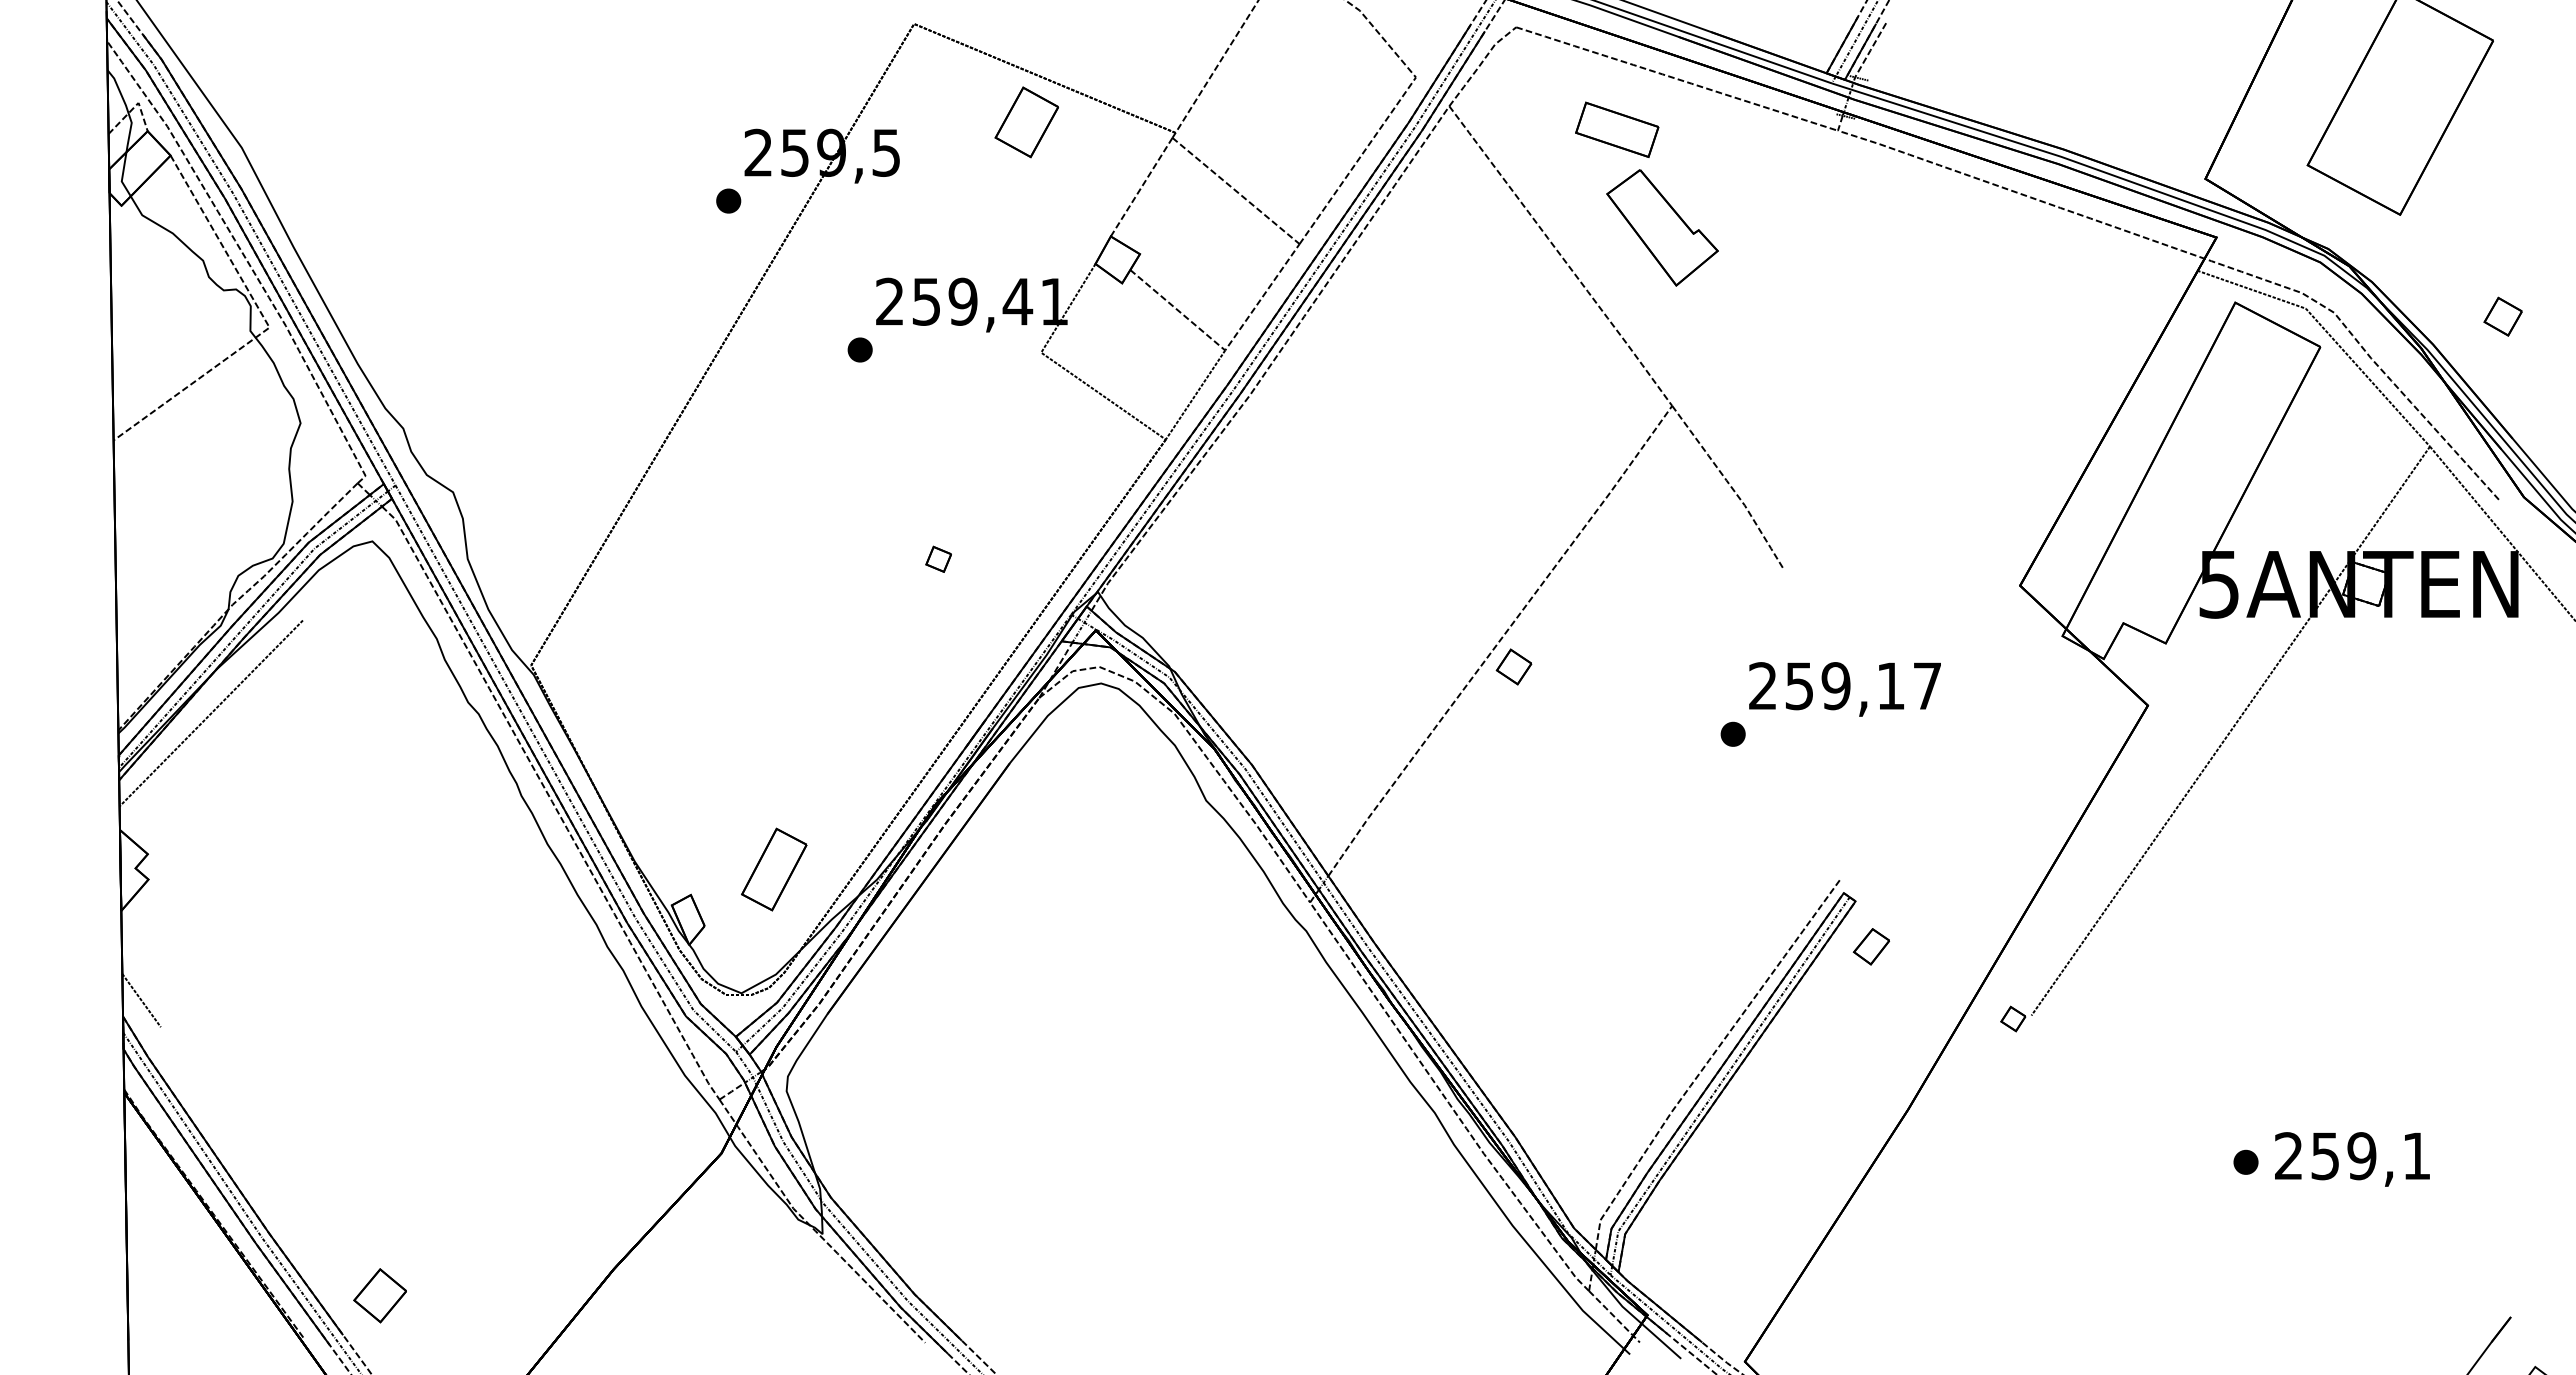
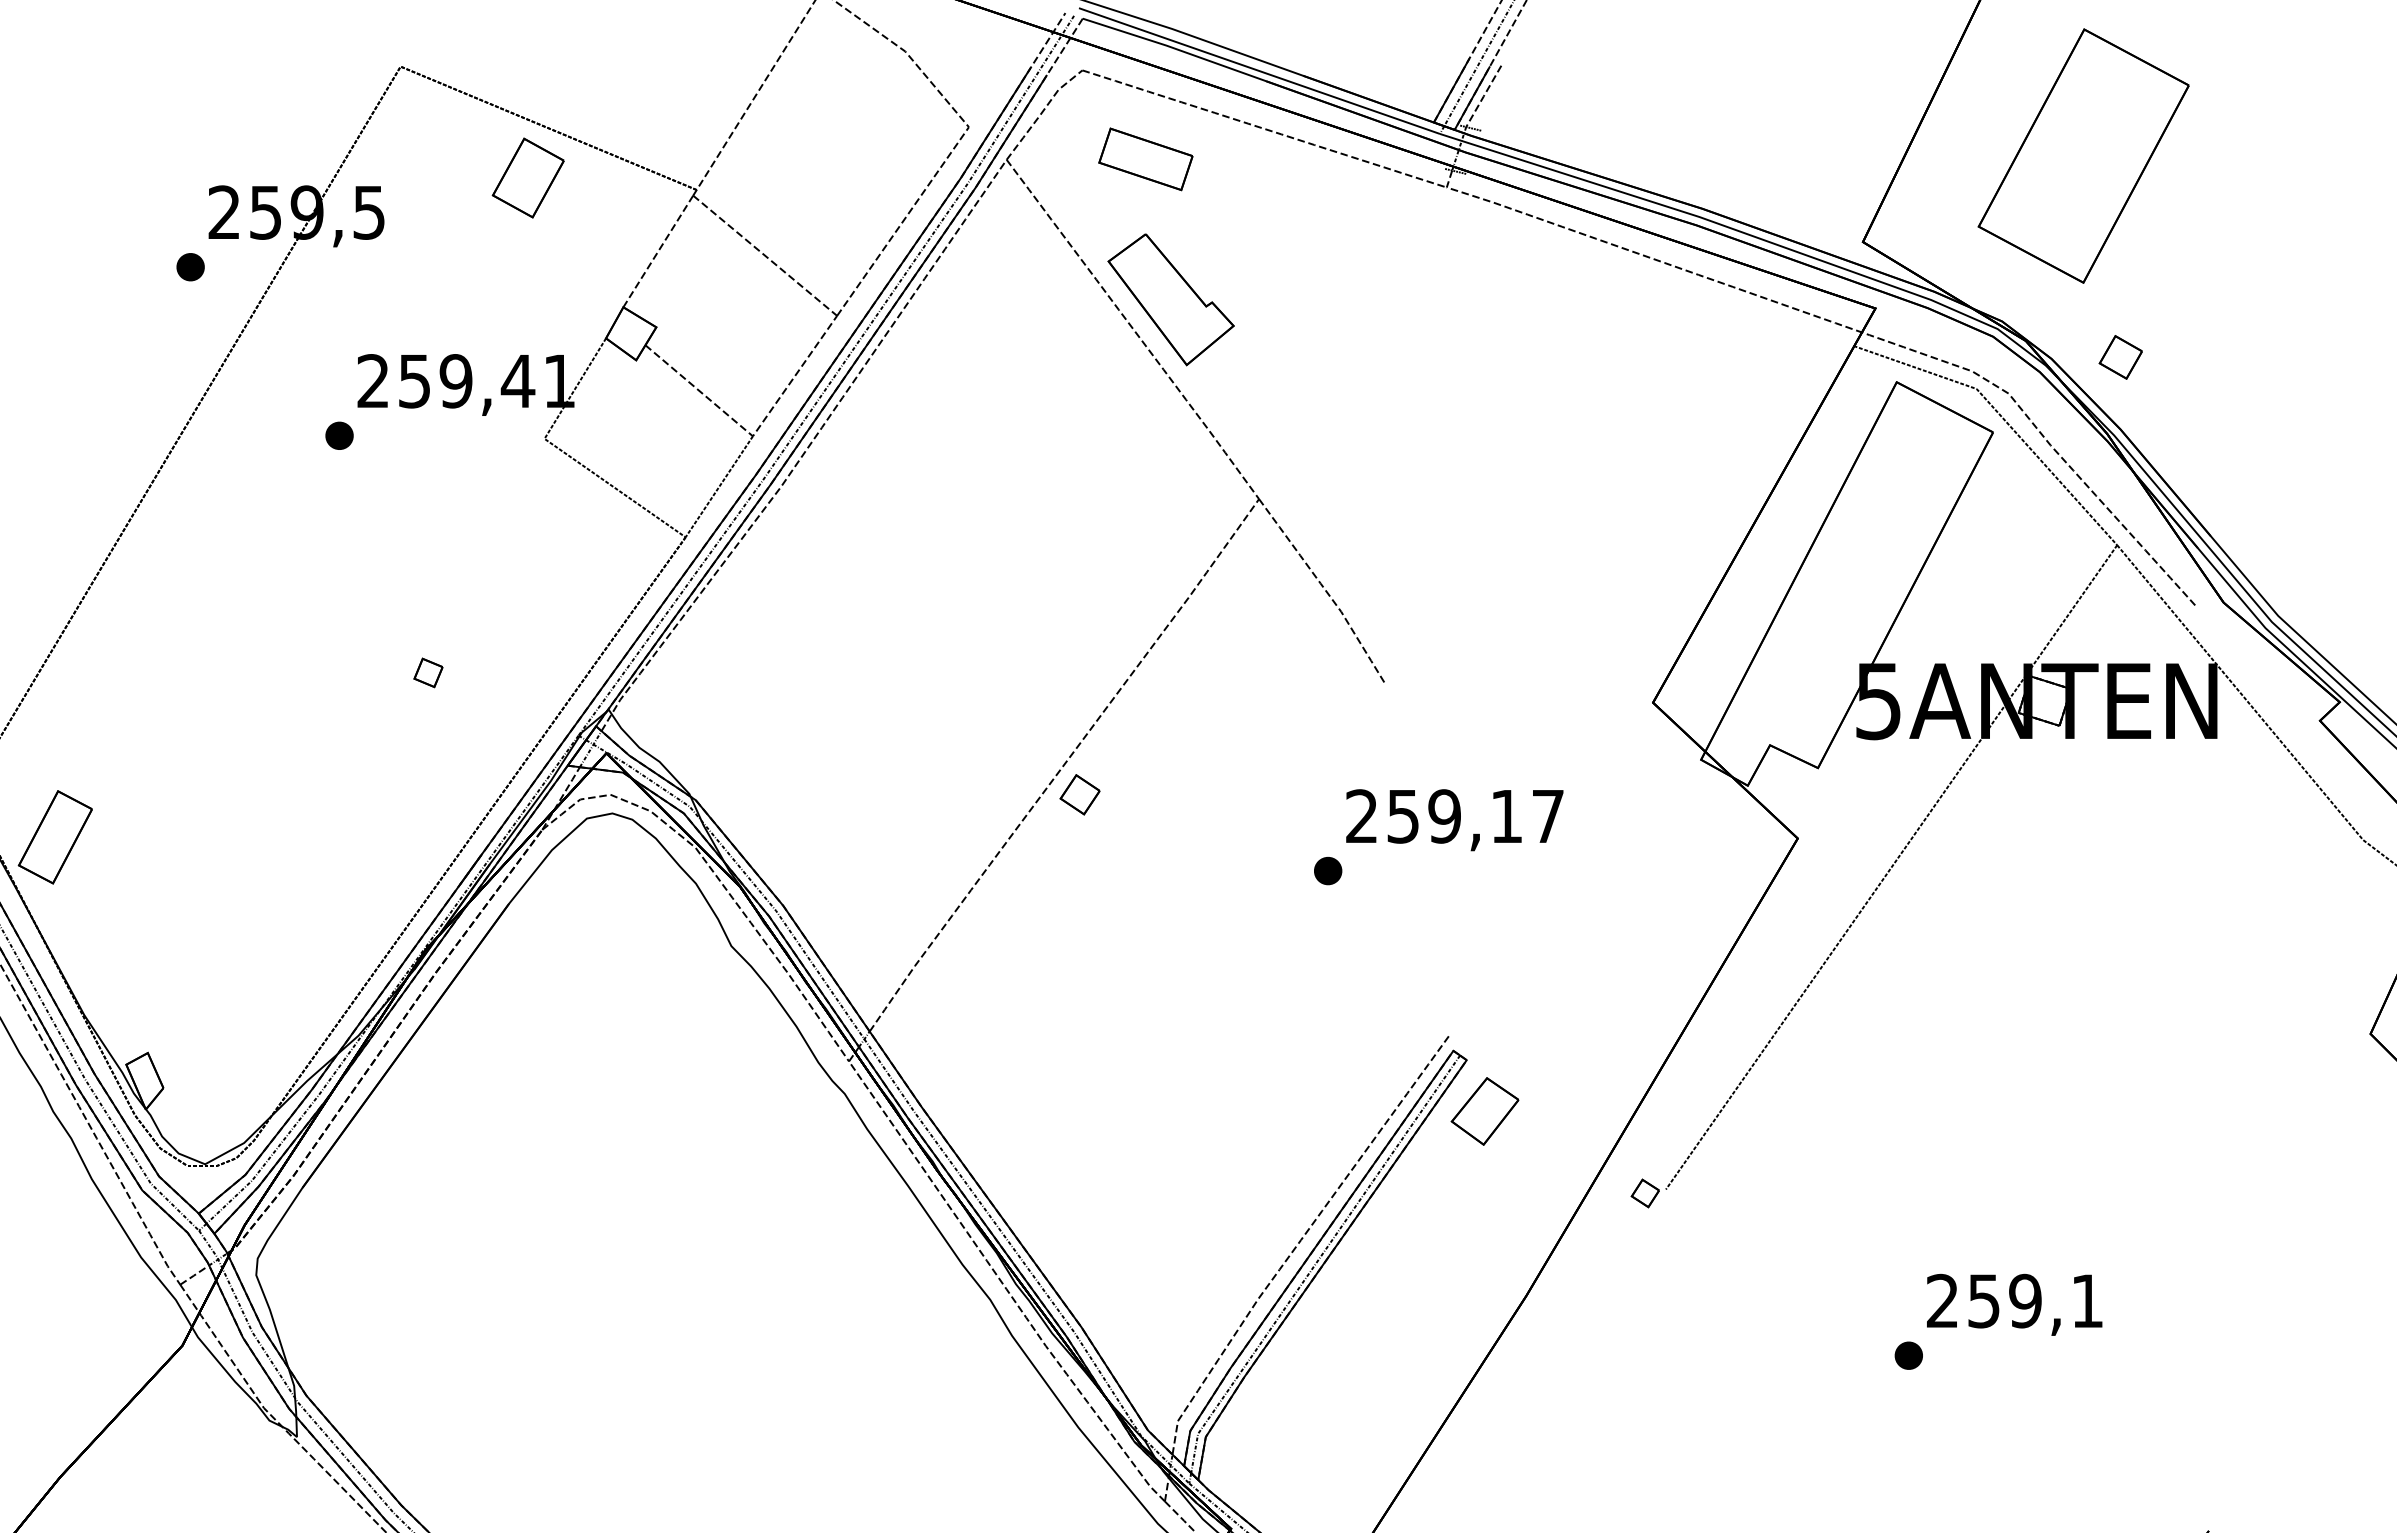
part: (1617, 129) -> (1146, 158), moved
part: (1662, 227) -> (1171, 299), moved
part: (2502, 316) -> (2120, 357), moved
part: (774, 869) -> (55, 837), moved
part: (1871, 946) -> (1484, 1111), size x1.67
text: (2352, 1159) -> (2014, 1304), moved

